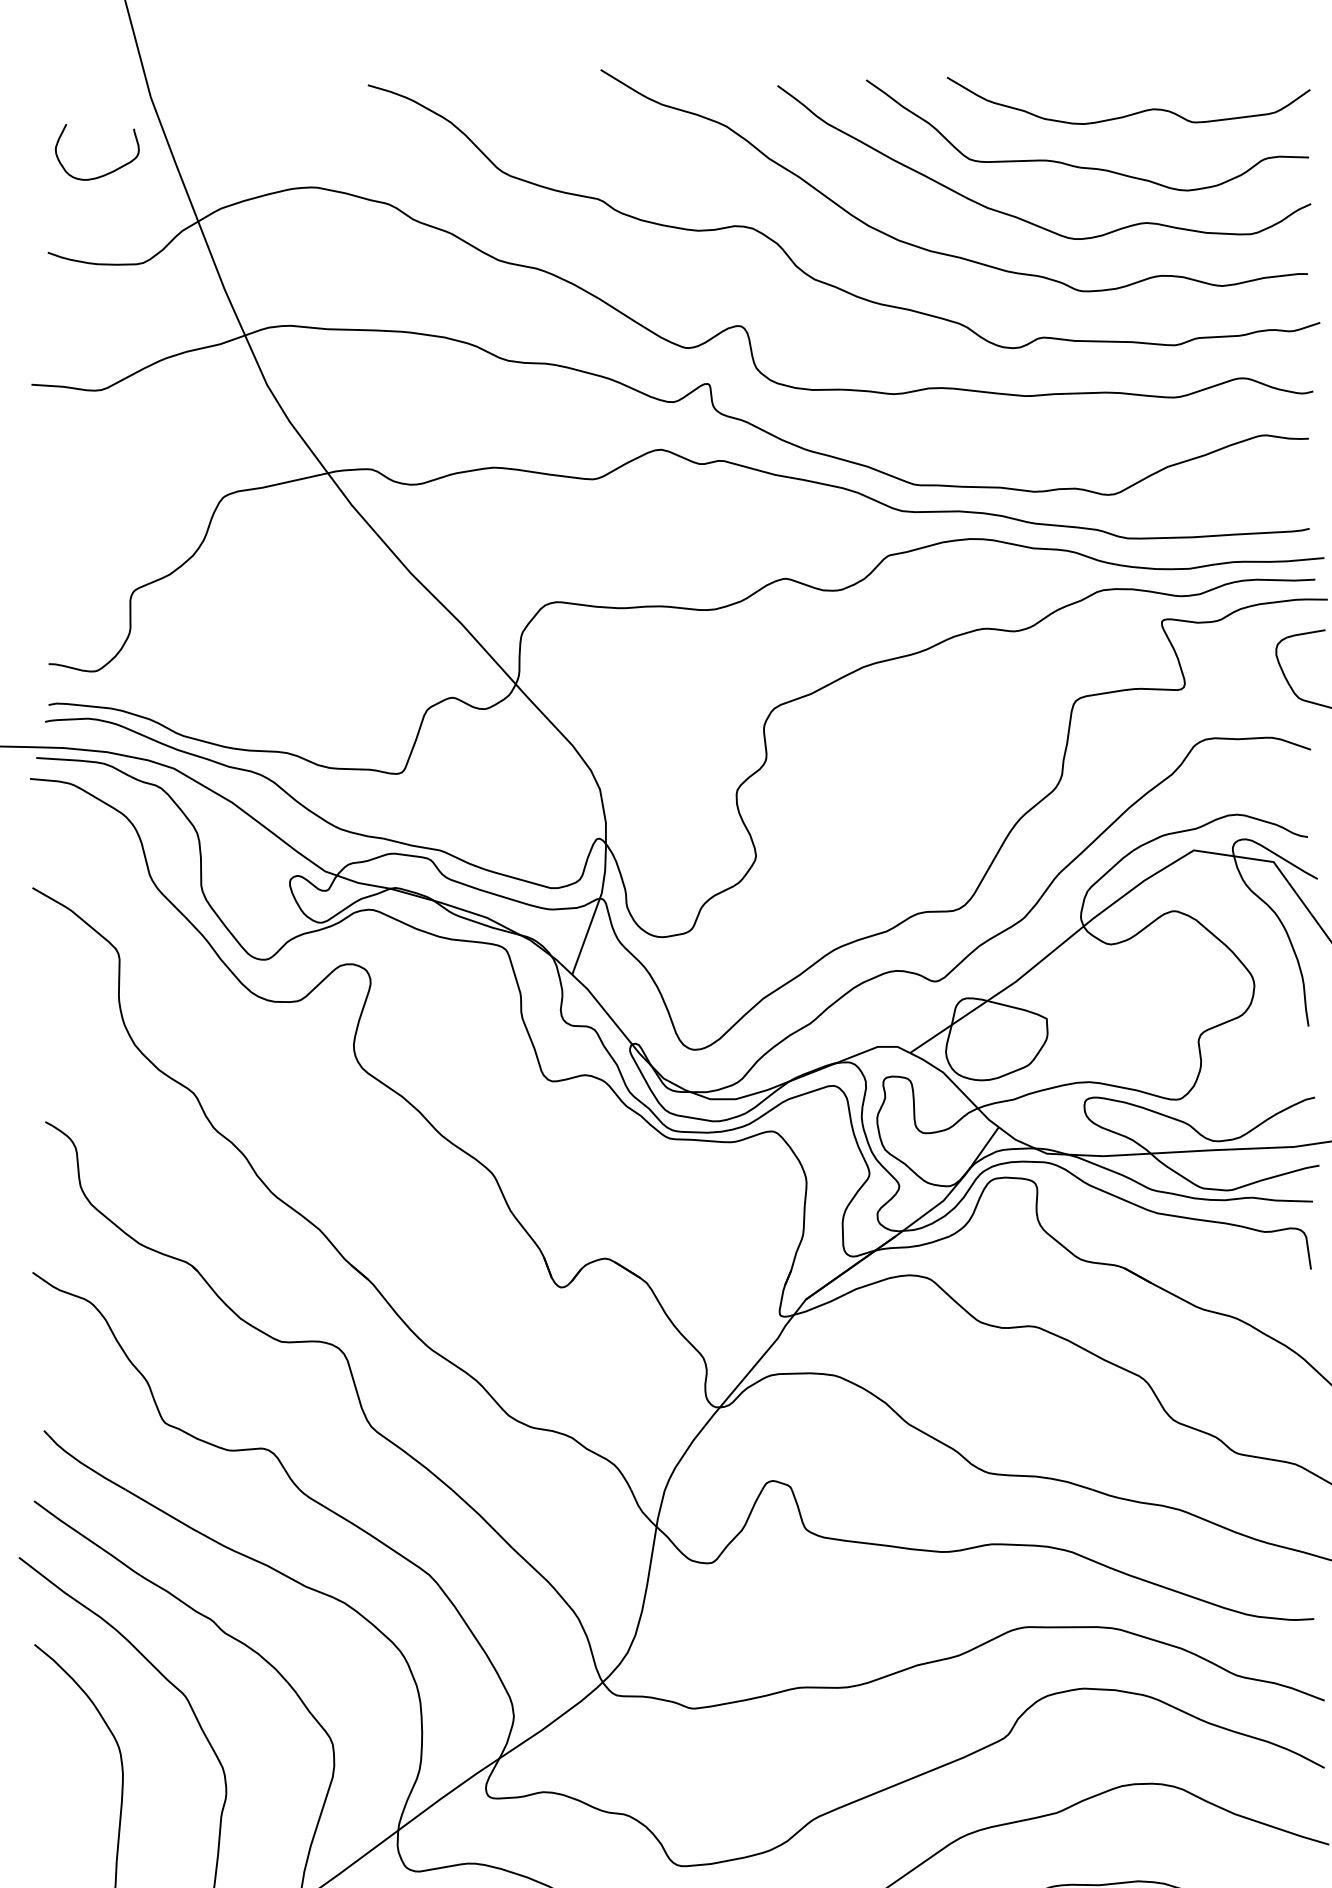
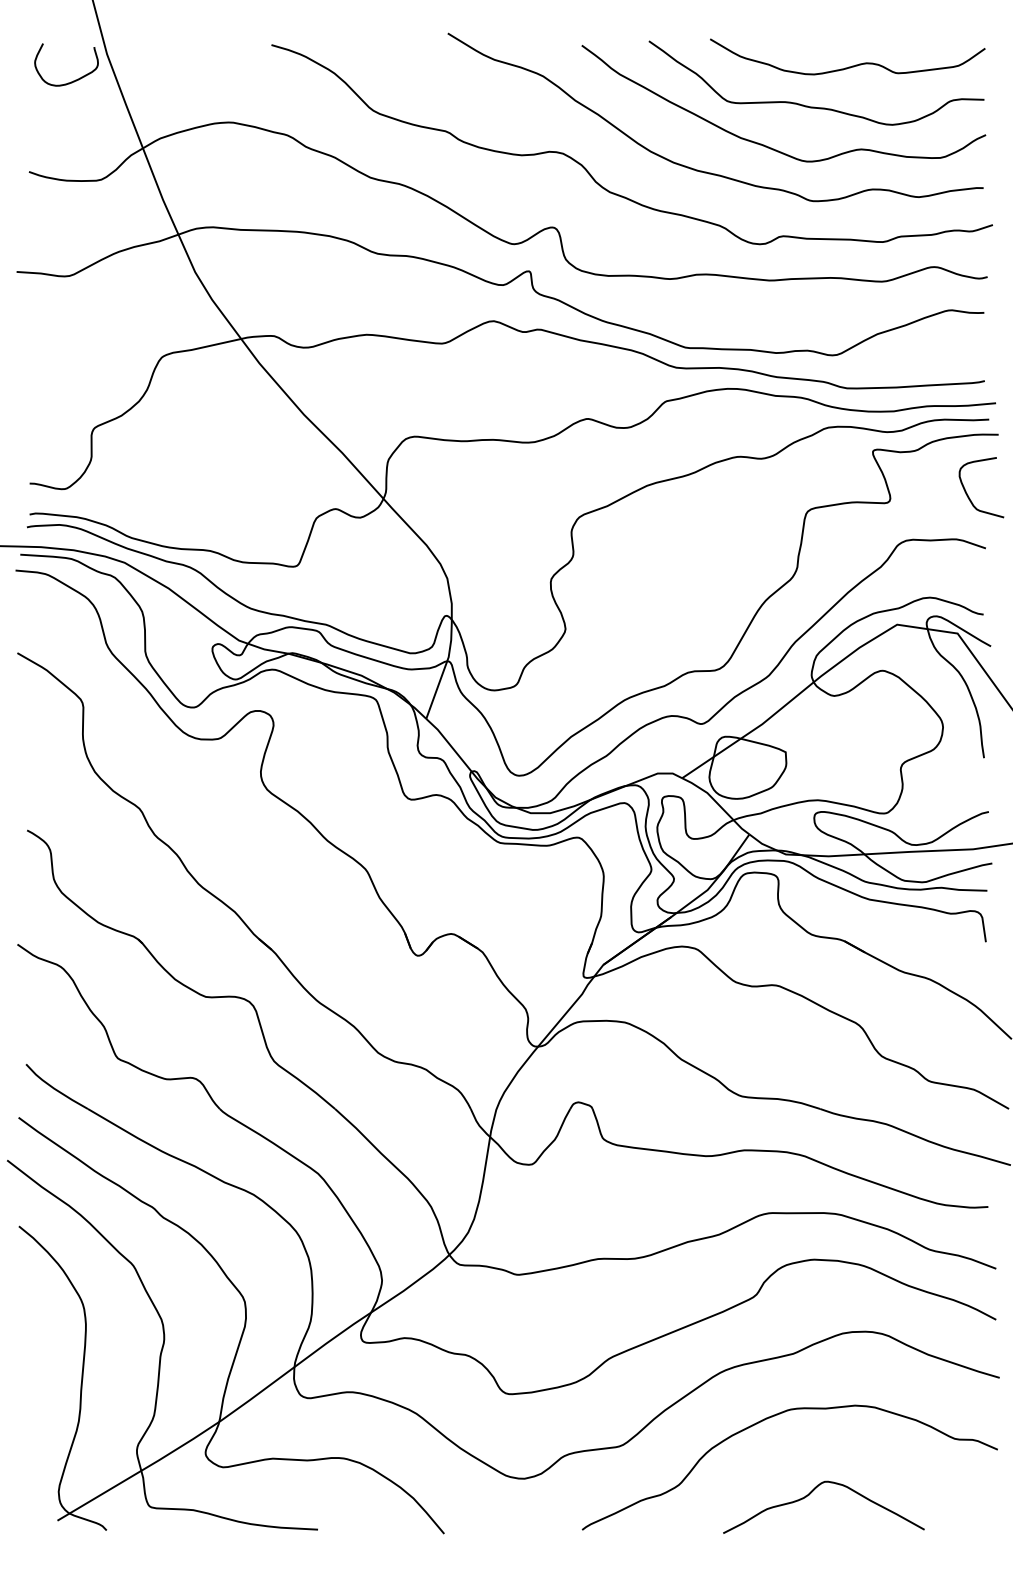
curve: (106, 172) -> (73, 80), moved

